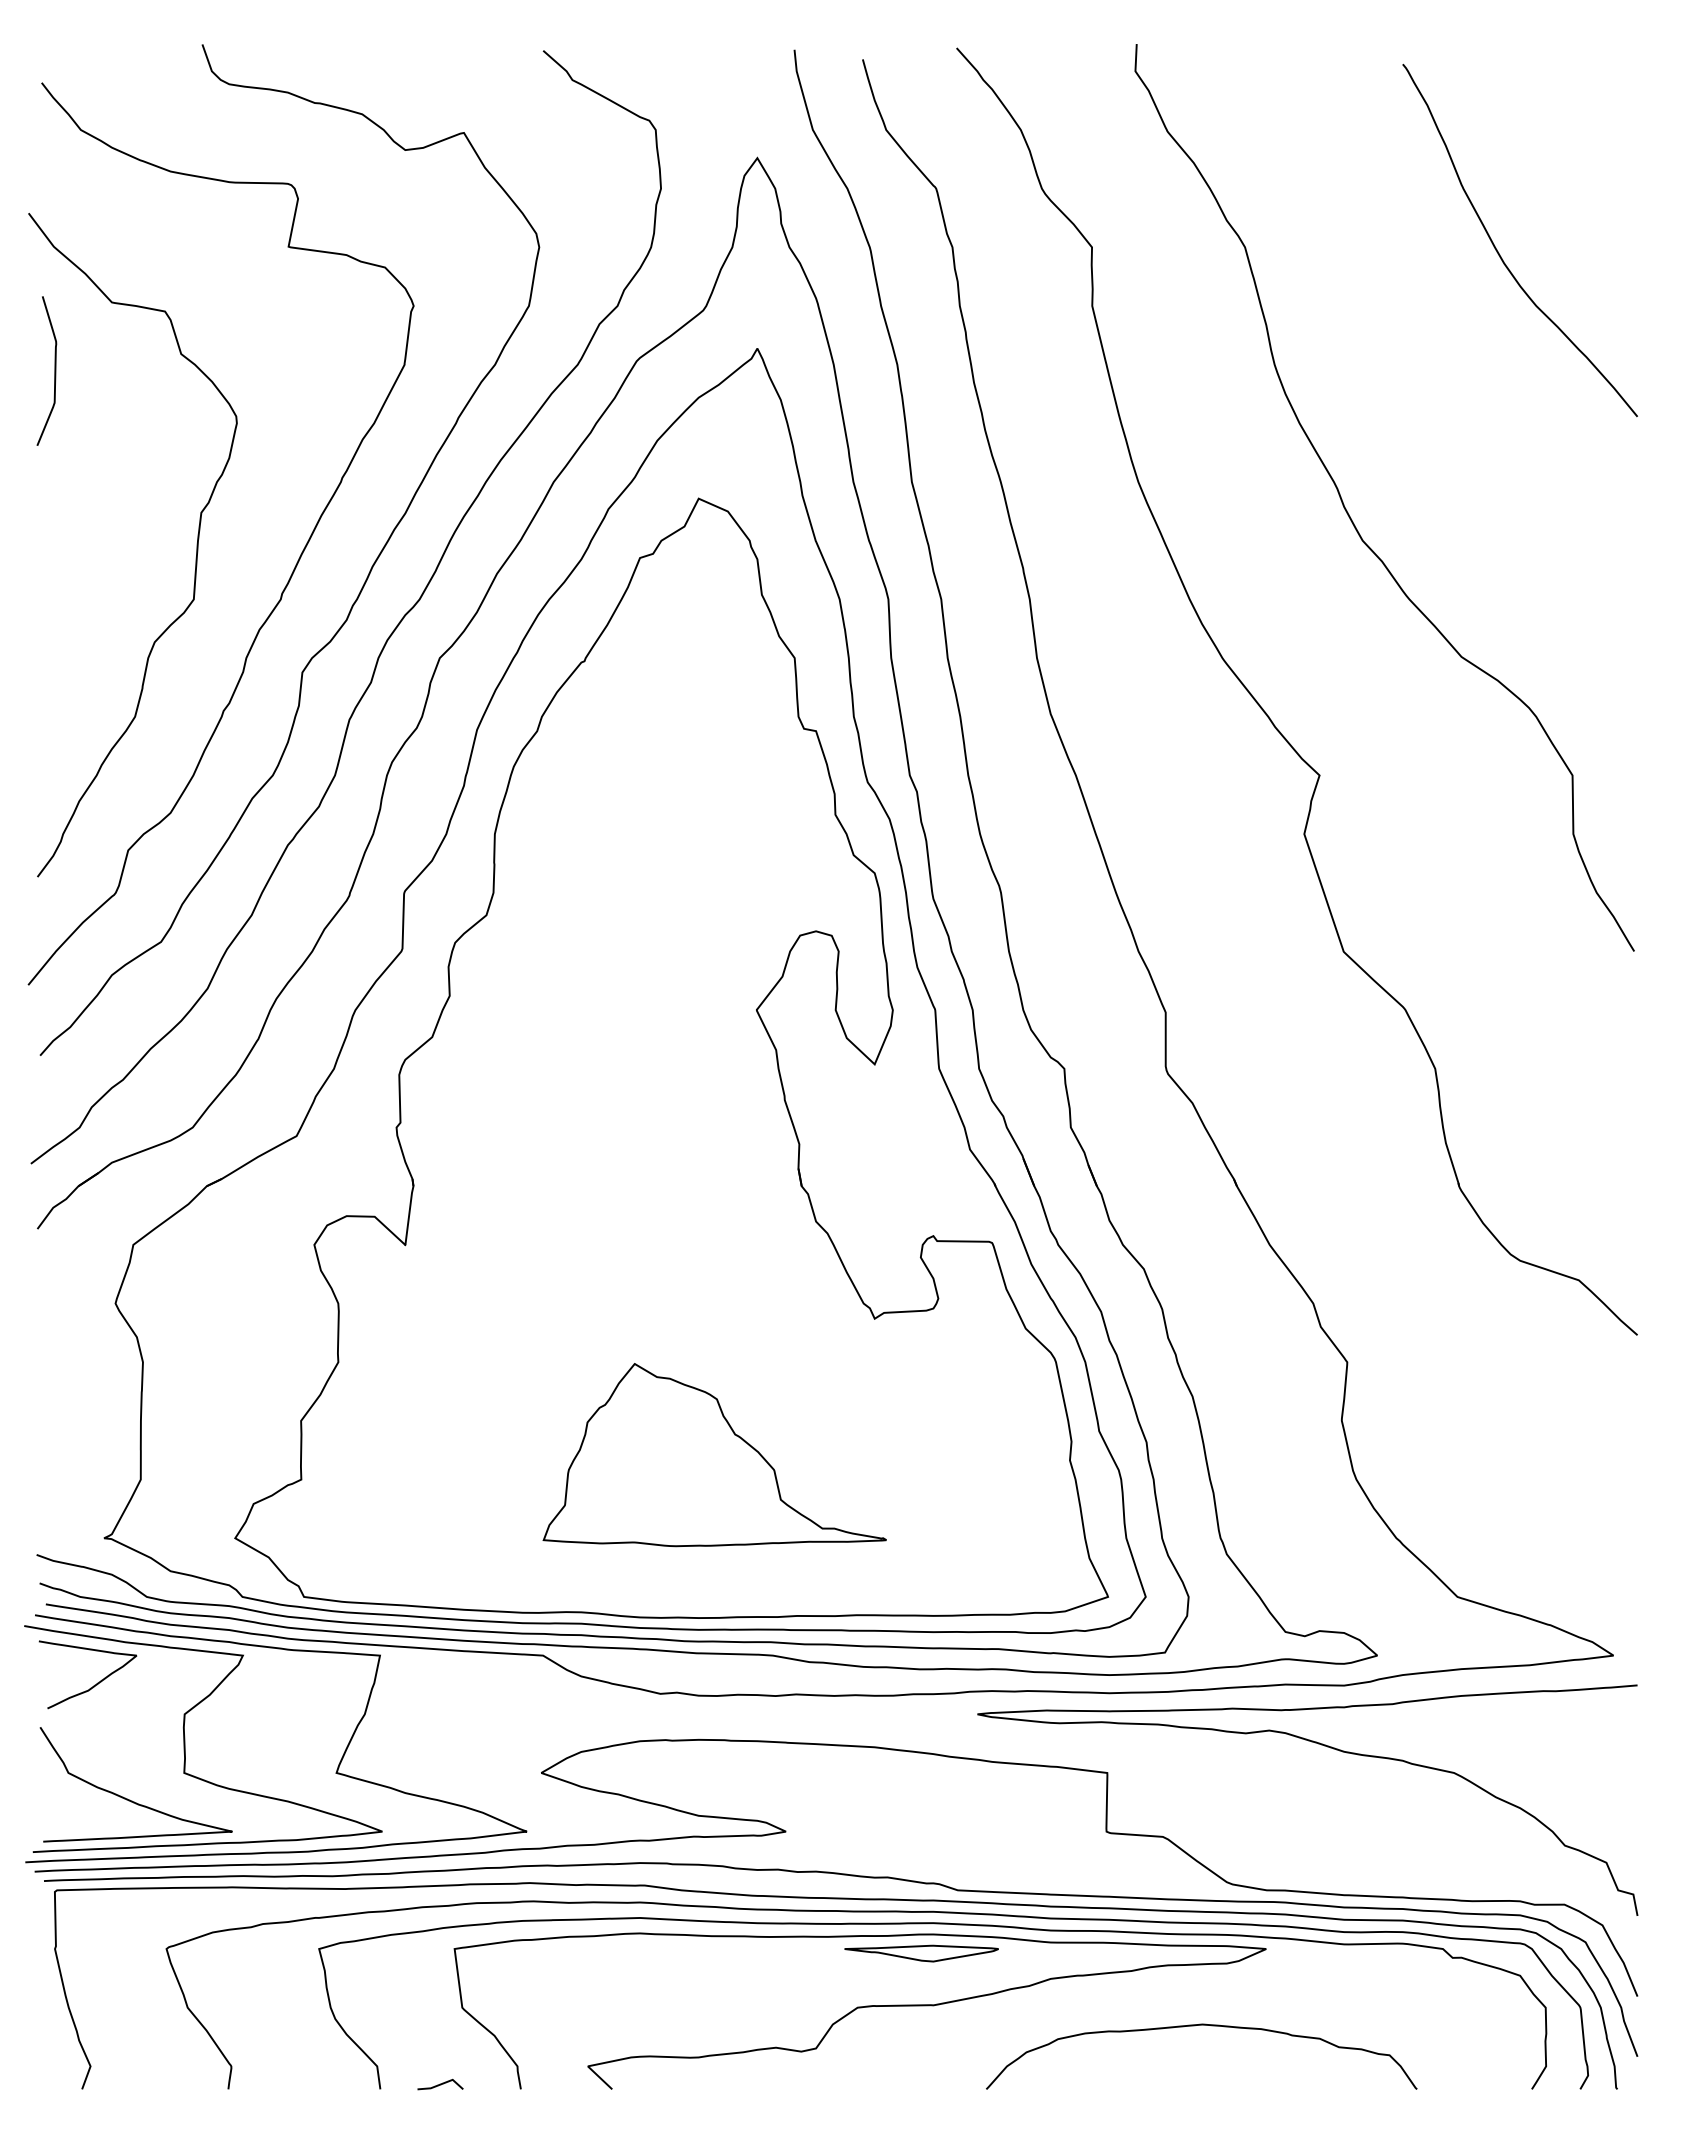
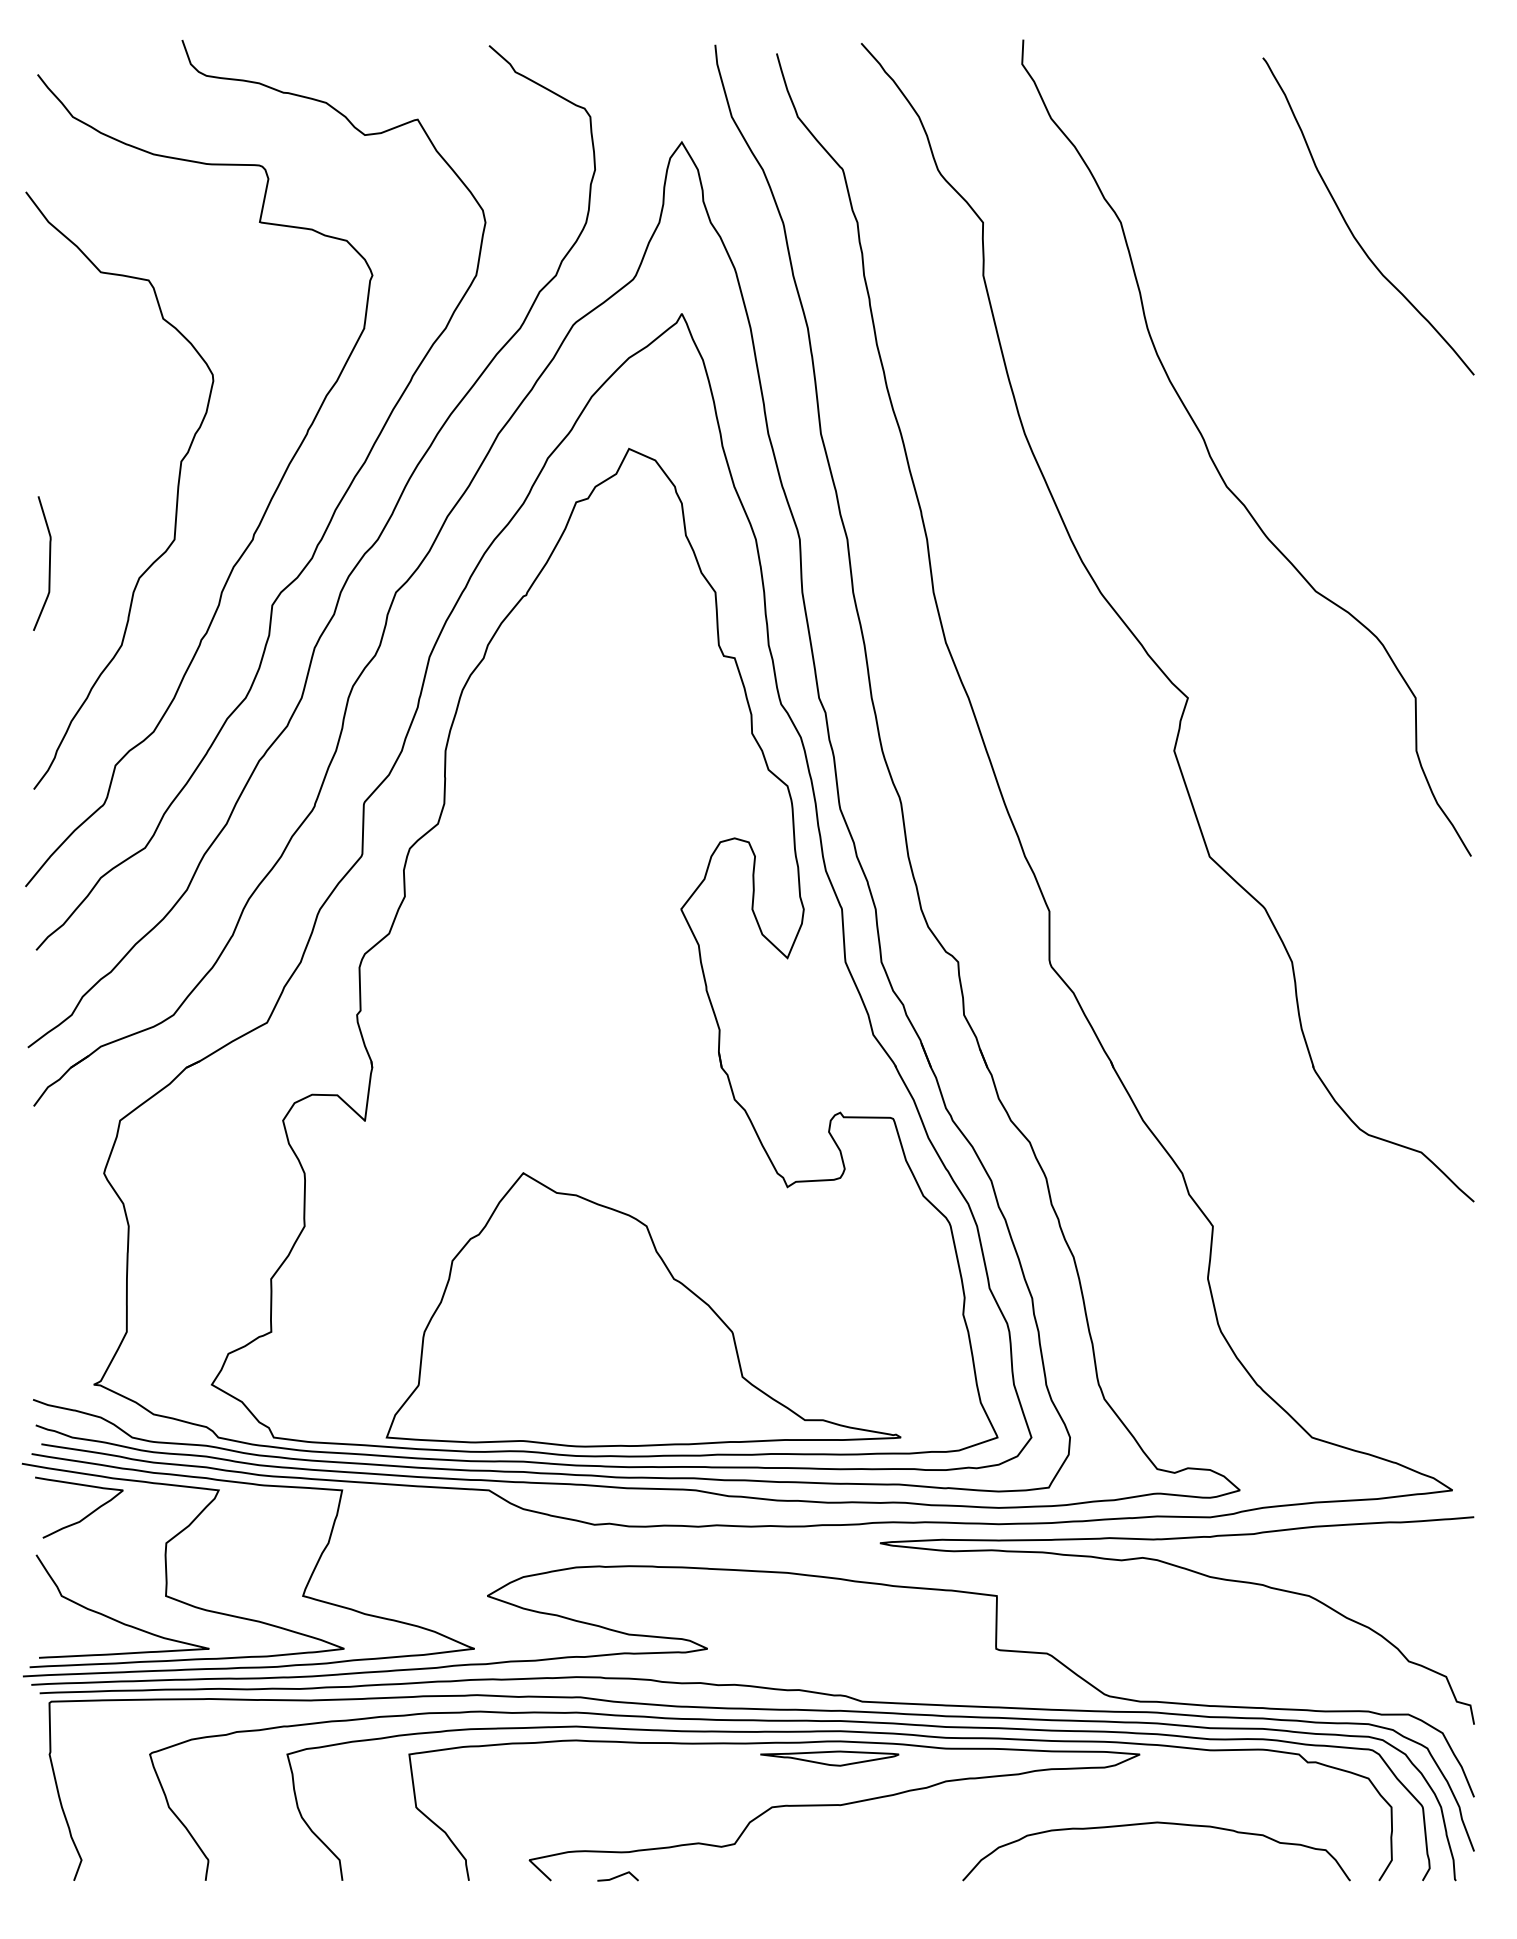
curve: (54, 370) -> (49, 563), moved
part: (714, 1454) -> (643, 1309), size x1.67
curve: (1195, 2026) -> (1150, 1824), moved
line: (440, 2084) -> (618, 1876), moved

